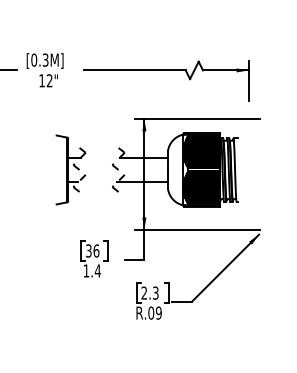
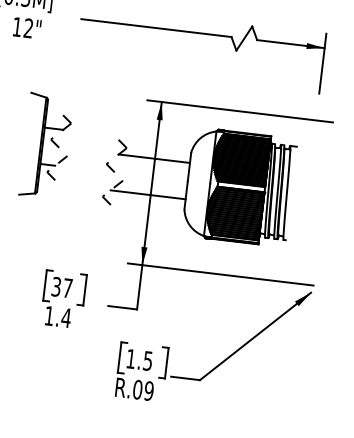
part: (70, 169) -> (45, 145), moved
text: (96, 250) -> (67, 287), 36 -> 37
text: (149, 292) -> (138, 358), 2.3 -> 1.5

